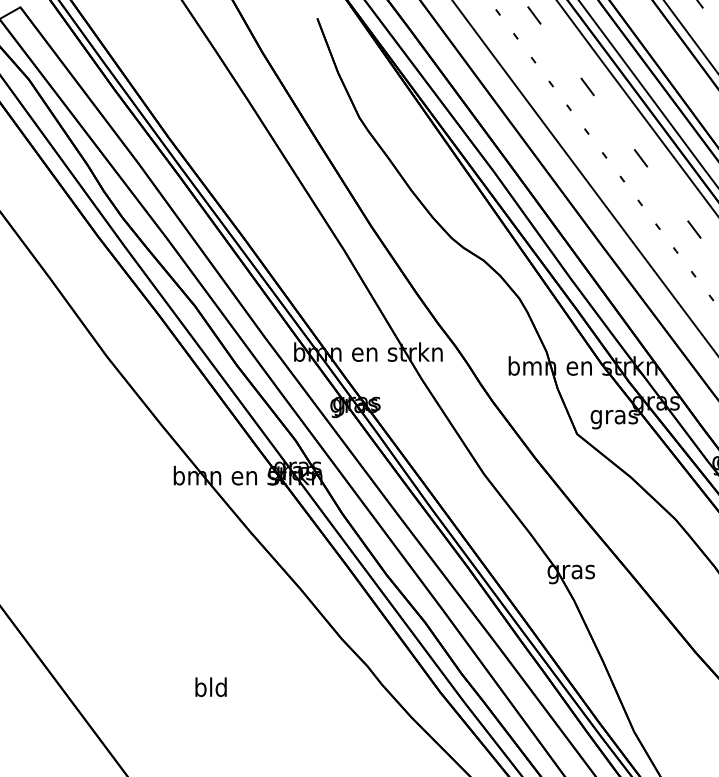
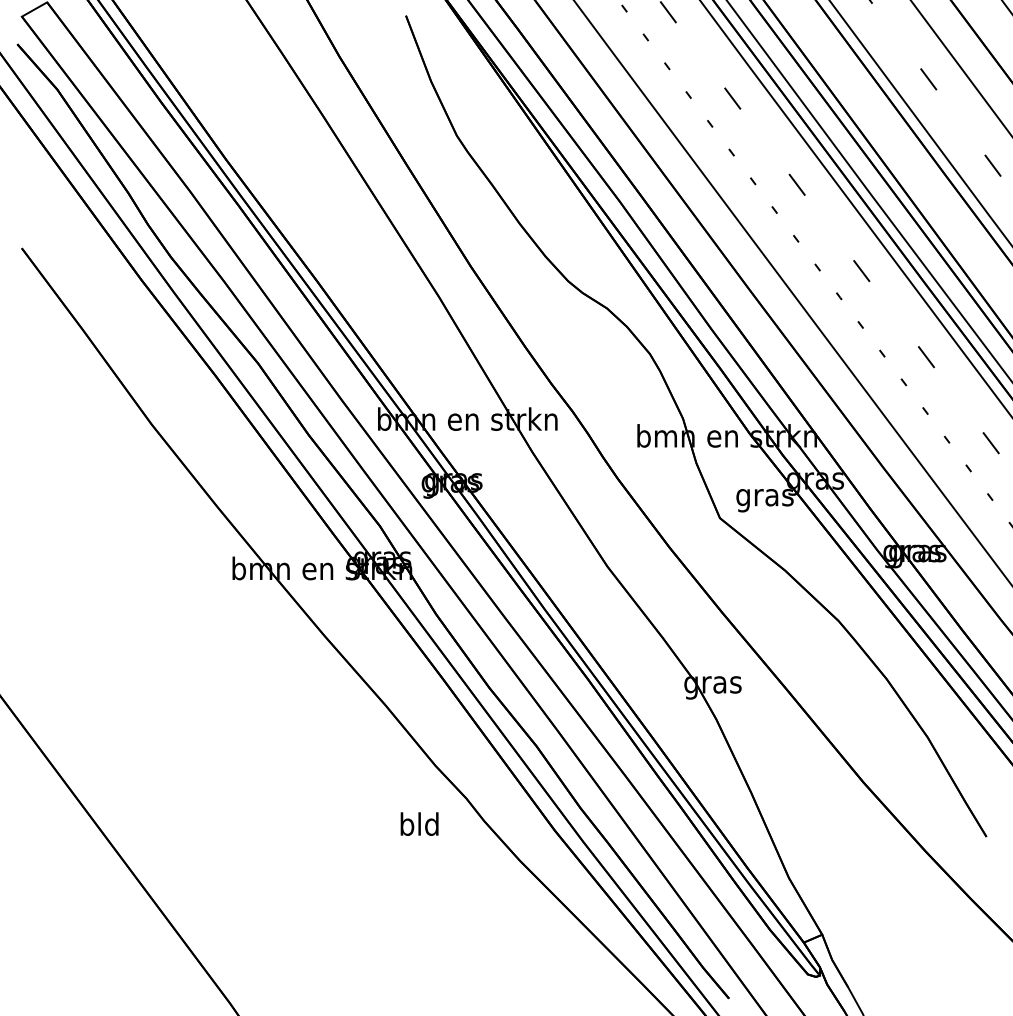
text: (211, 686) -> (419, 823), moved

